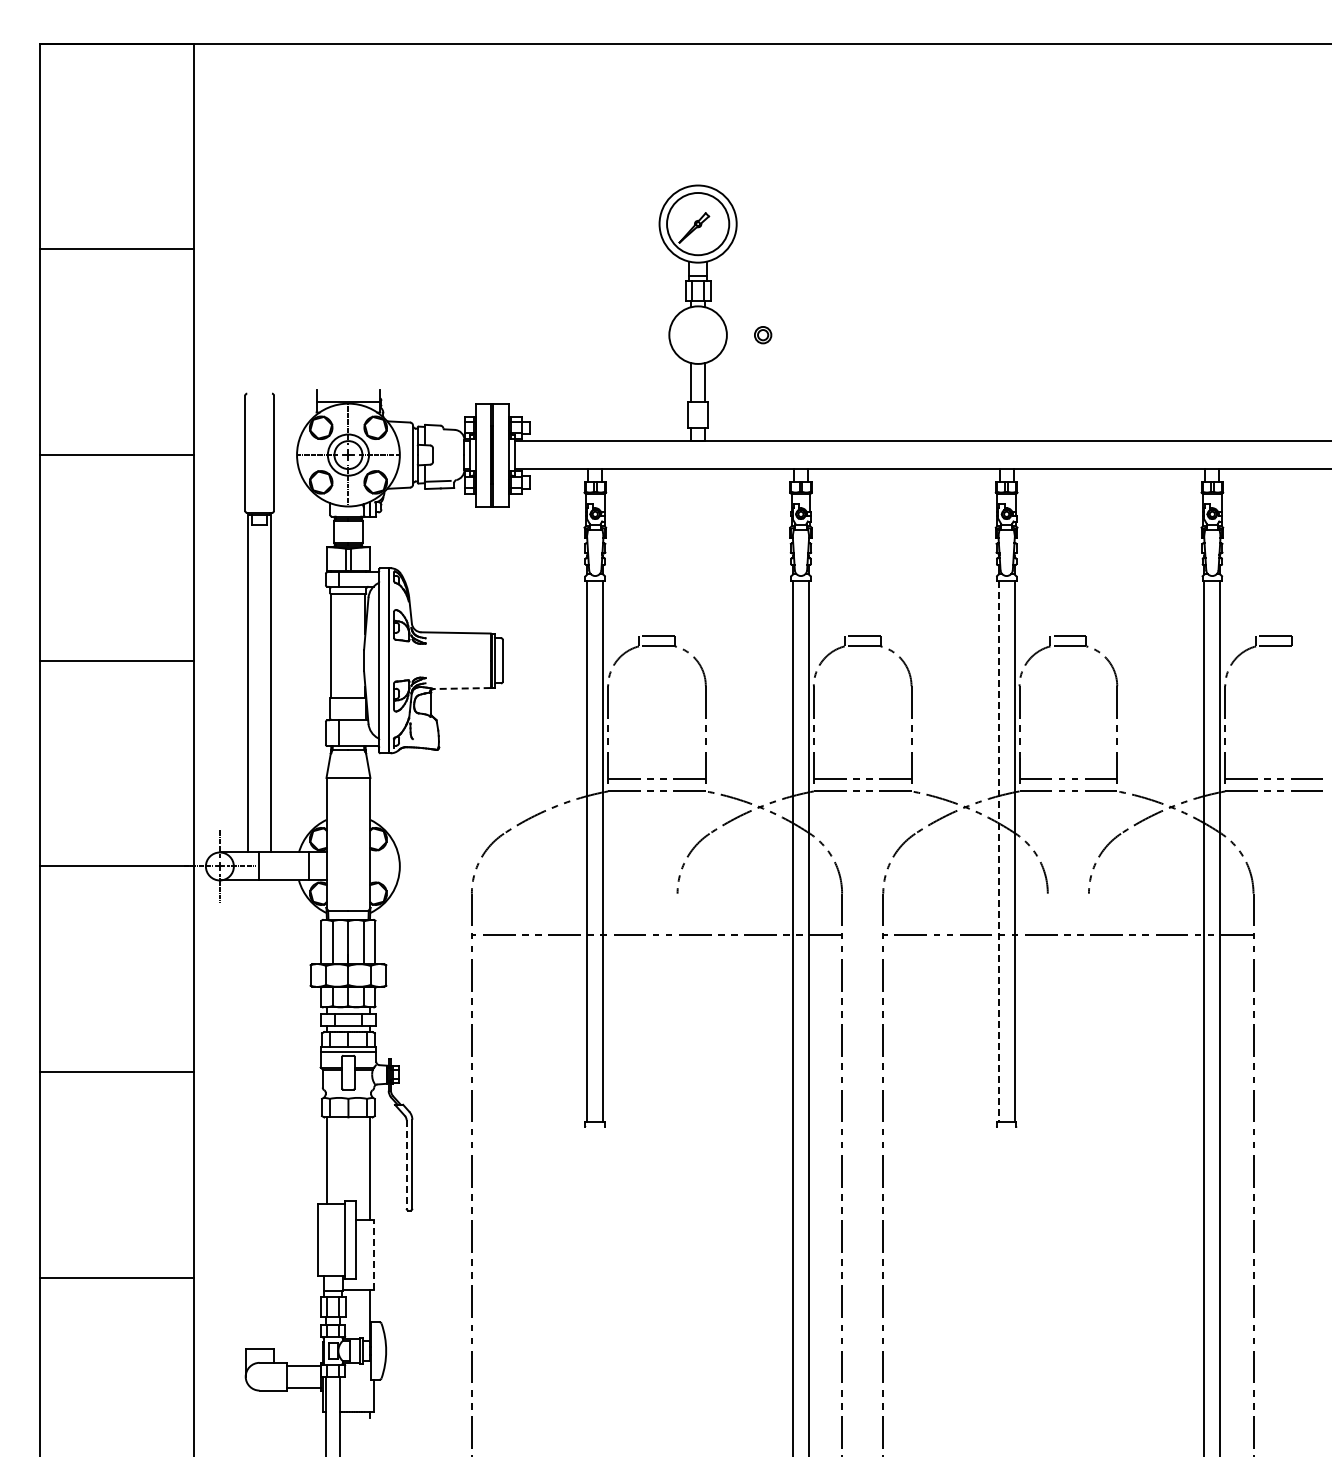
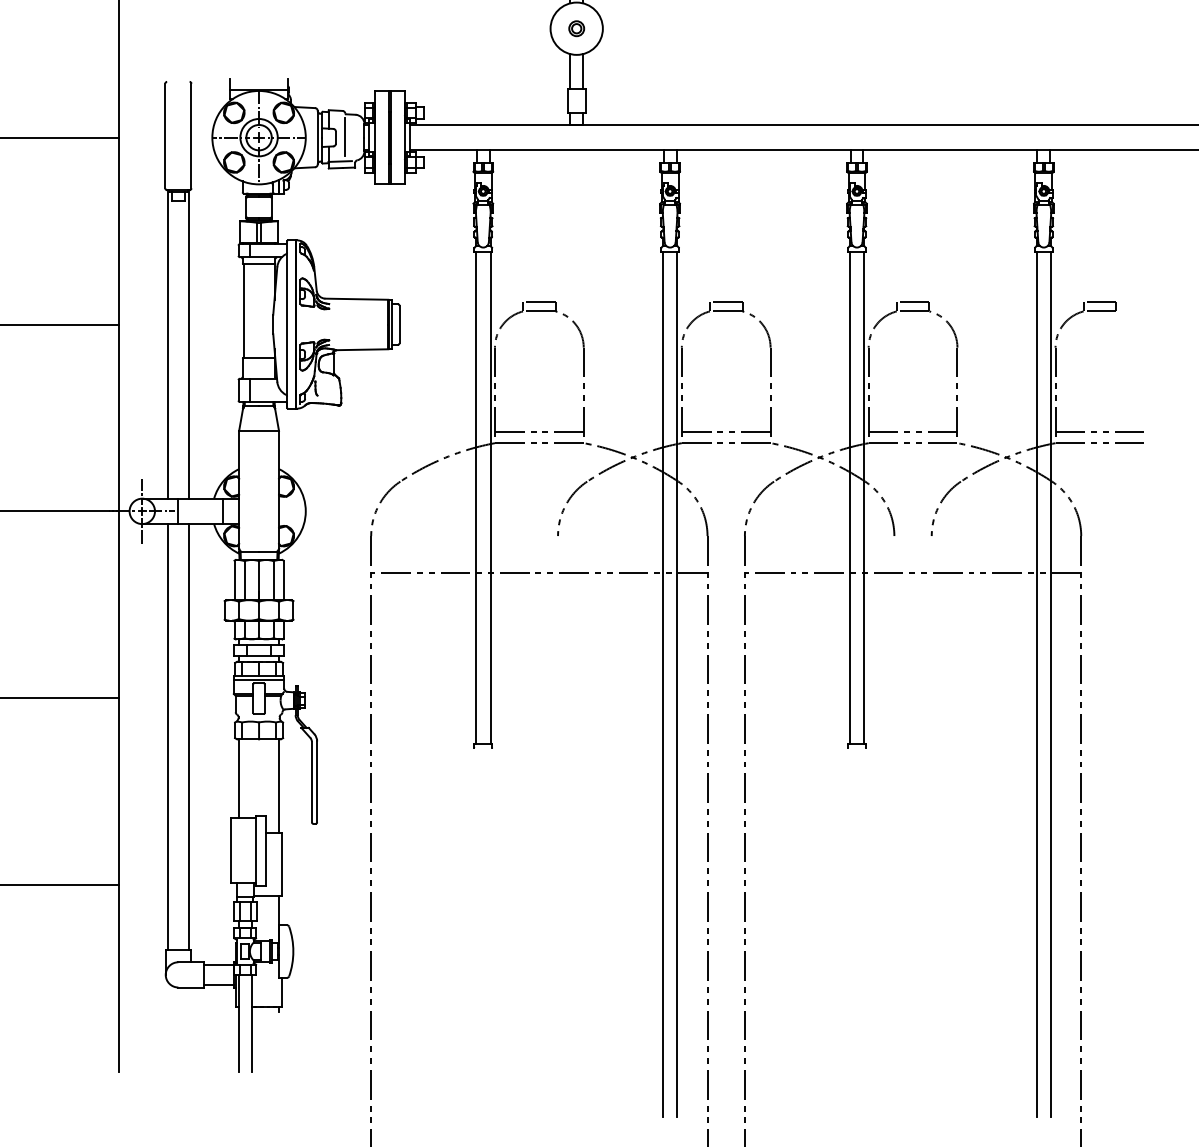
part: (763, 335) -> (577, 29), moved
line: (443, 454) -> (345, 137), added
line: (461, 688) -> (361, 349), dashed -> solid
line: (998, 852) -> (849, 498), dashed -> solid
line: (248, 1114) -> (168, 736), added
line: (270, 1114) -> (188, 736), added
line: (406, 1164) -> (311, 782), dashed -> solid
line: (374, 1255) -> (282, 864), dashed -> solid

